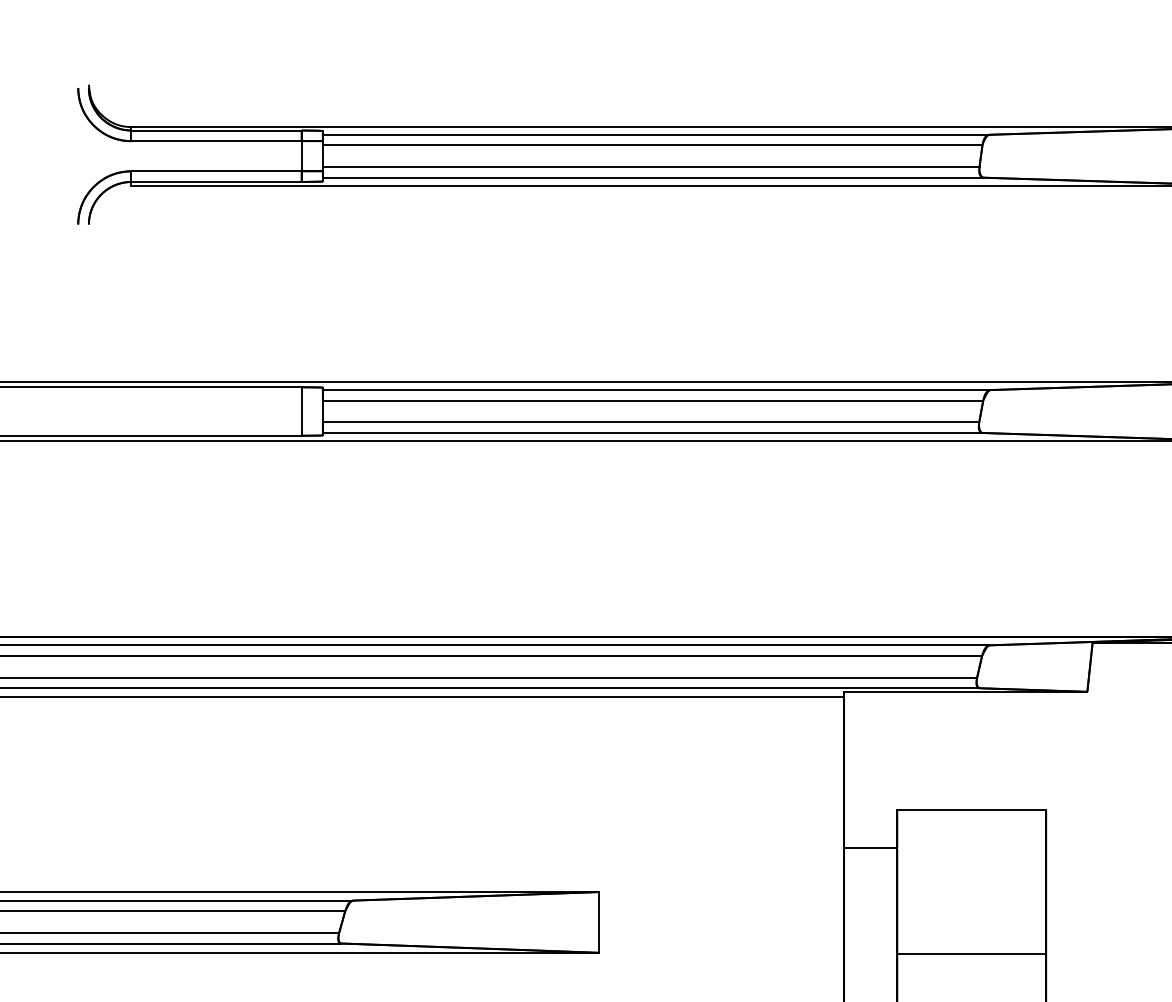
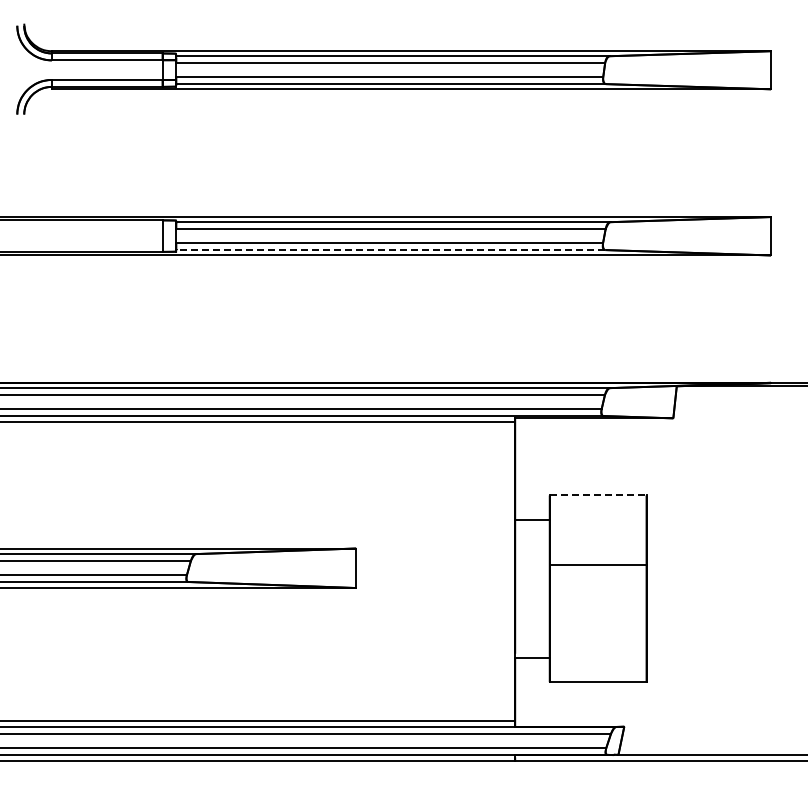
line: (652, 433) -> (390, 250), solid -> dashed
line: (972, 810) -> (598, 495), solid -> dashed
line: (970, 953) -> (597, 564), moved

